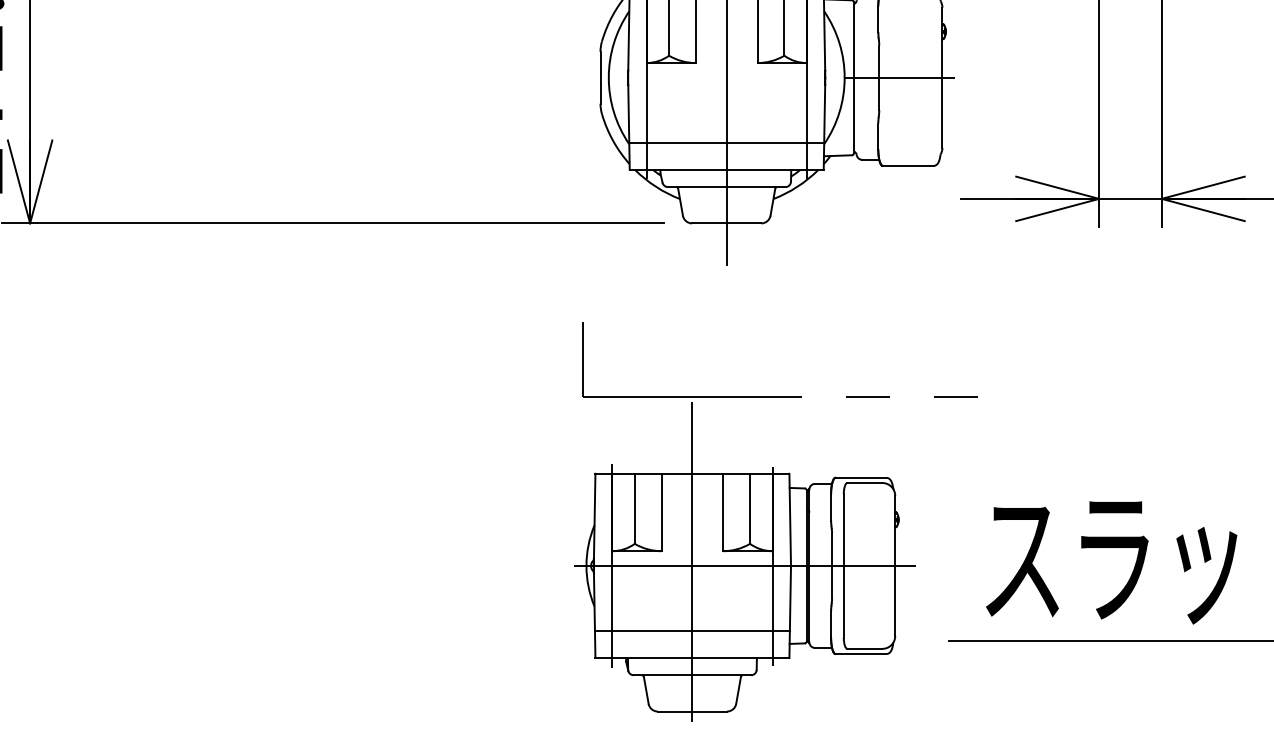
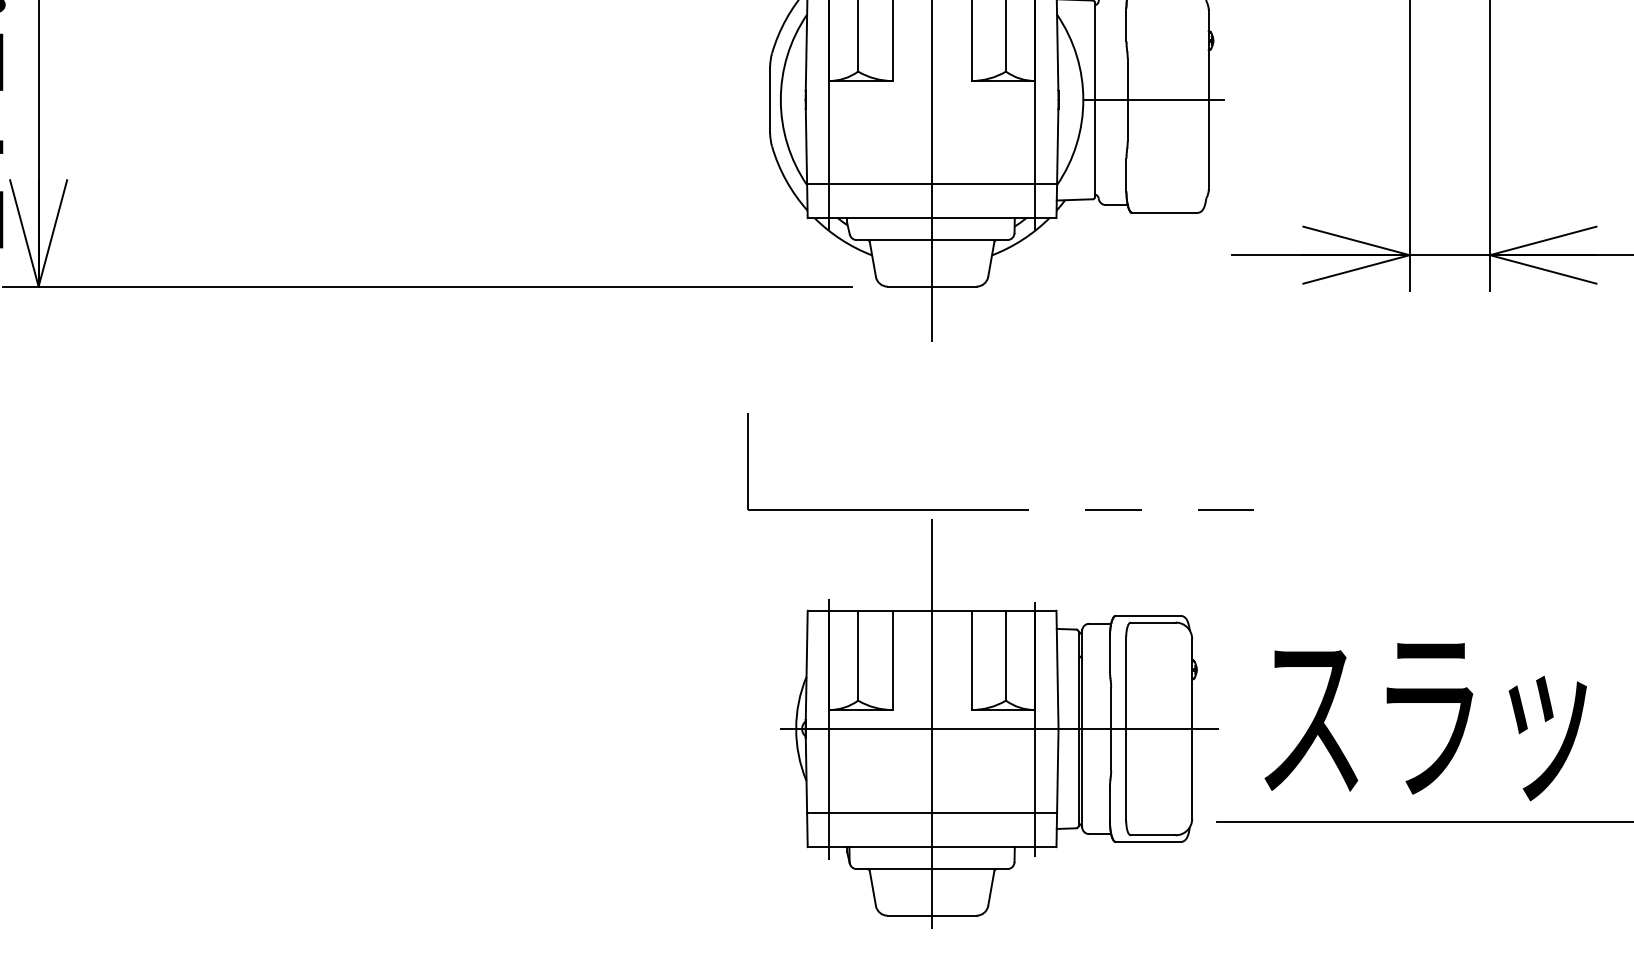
part: (744, 561) -> (999, 723), moved

